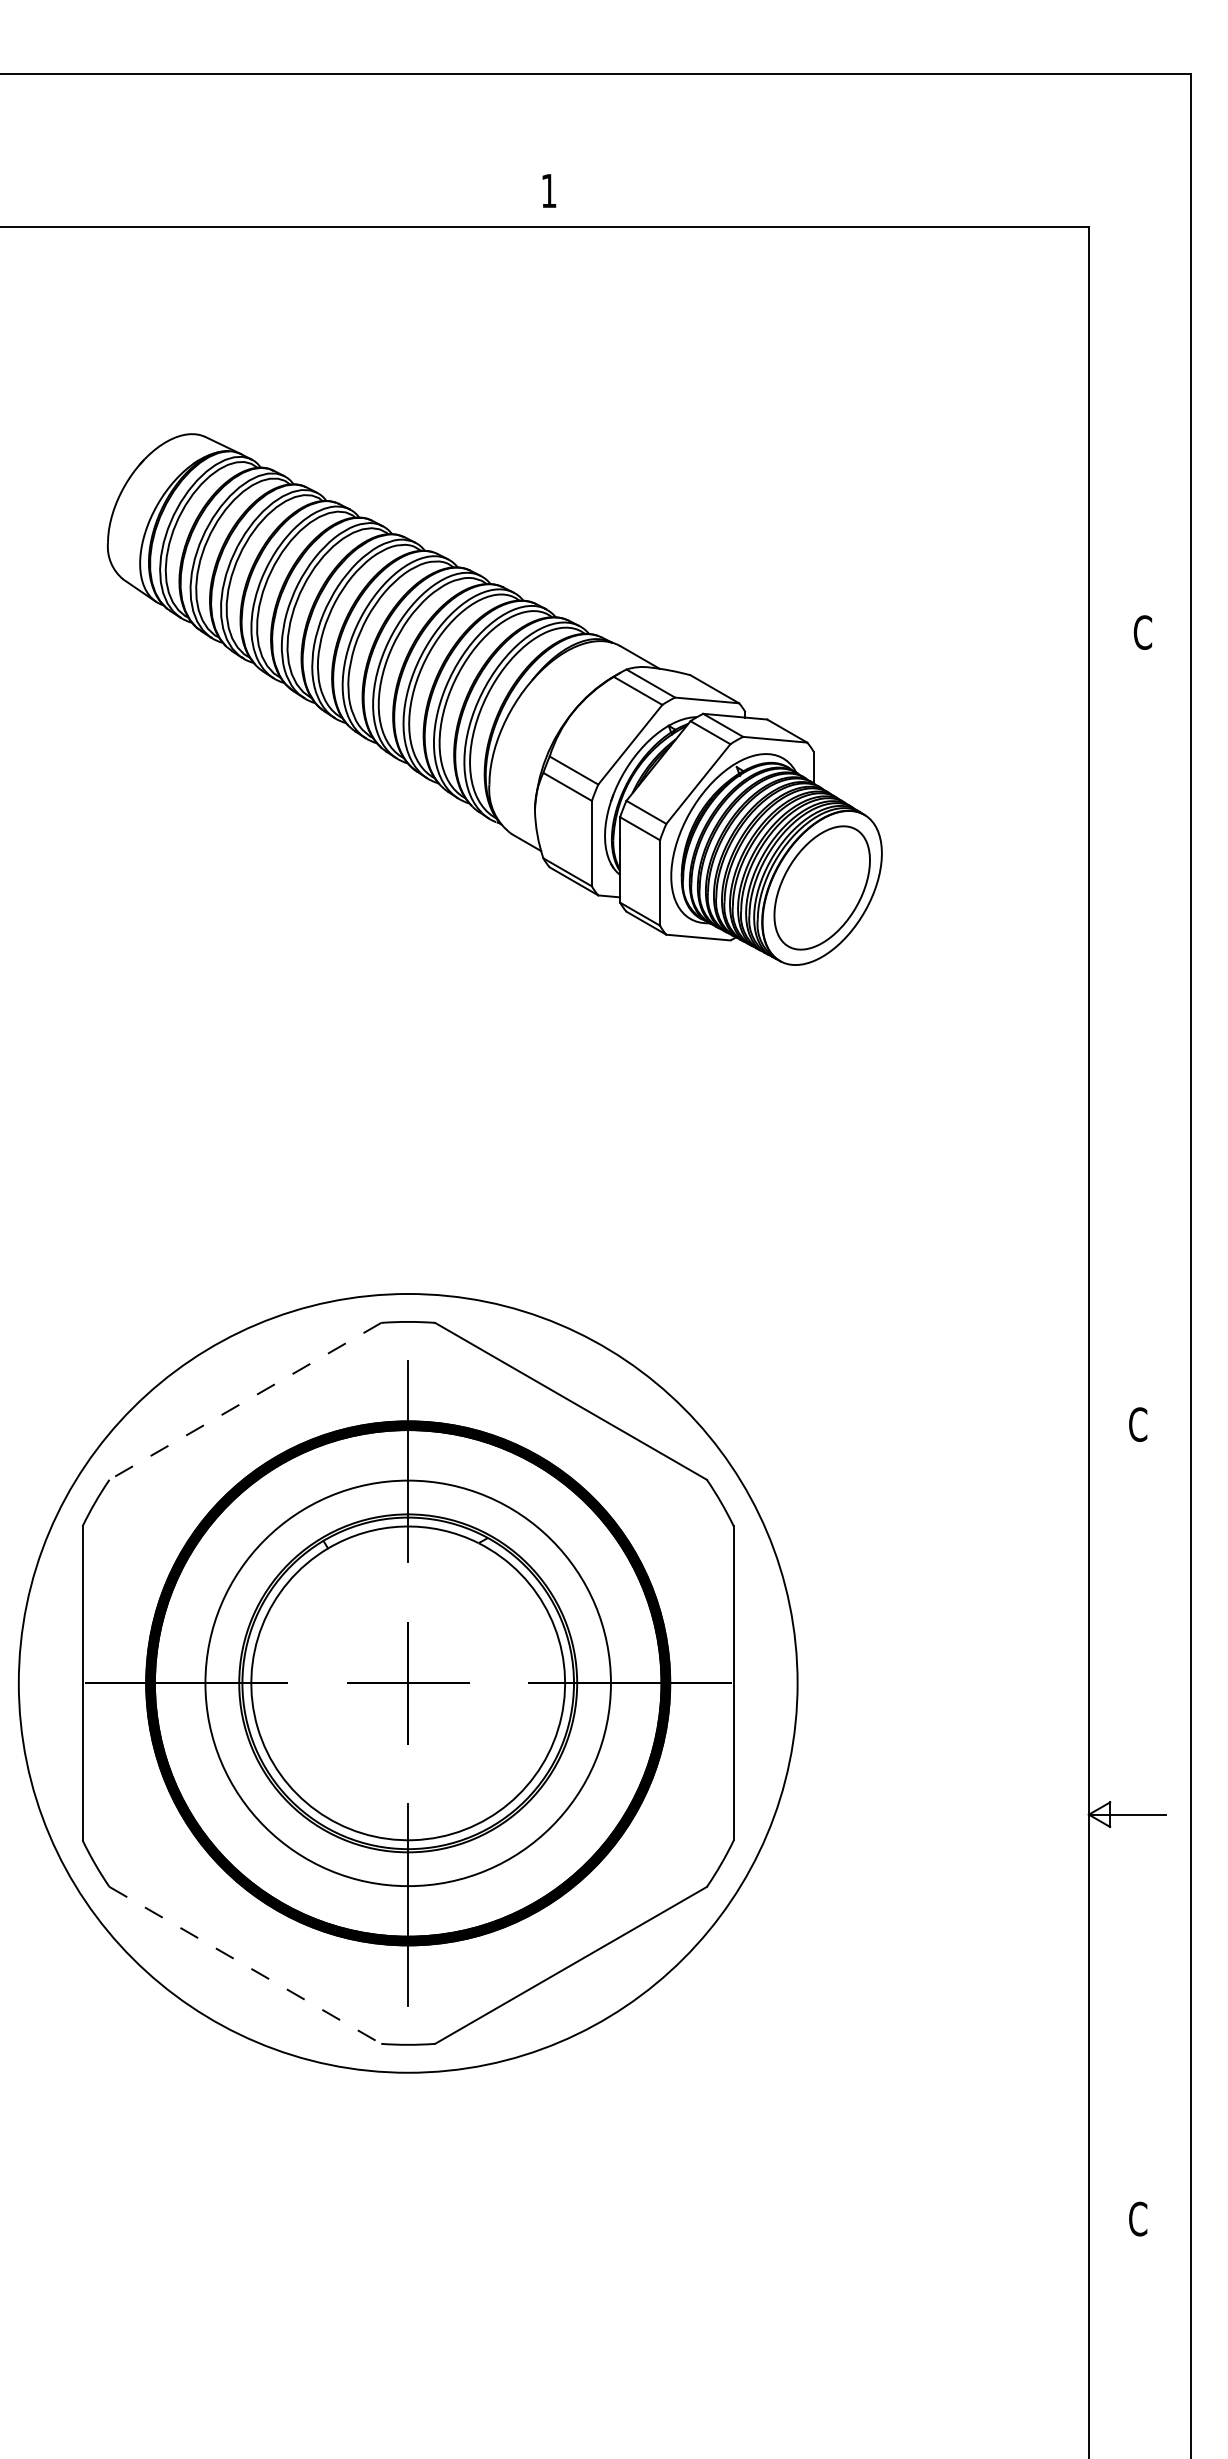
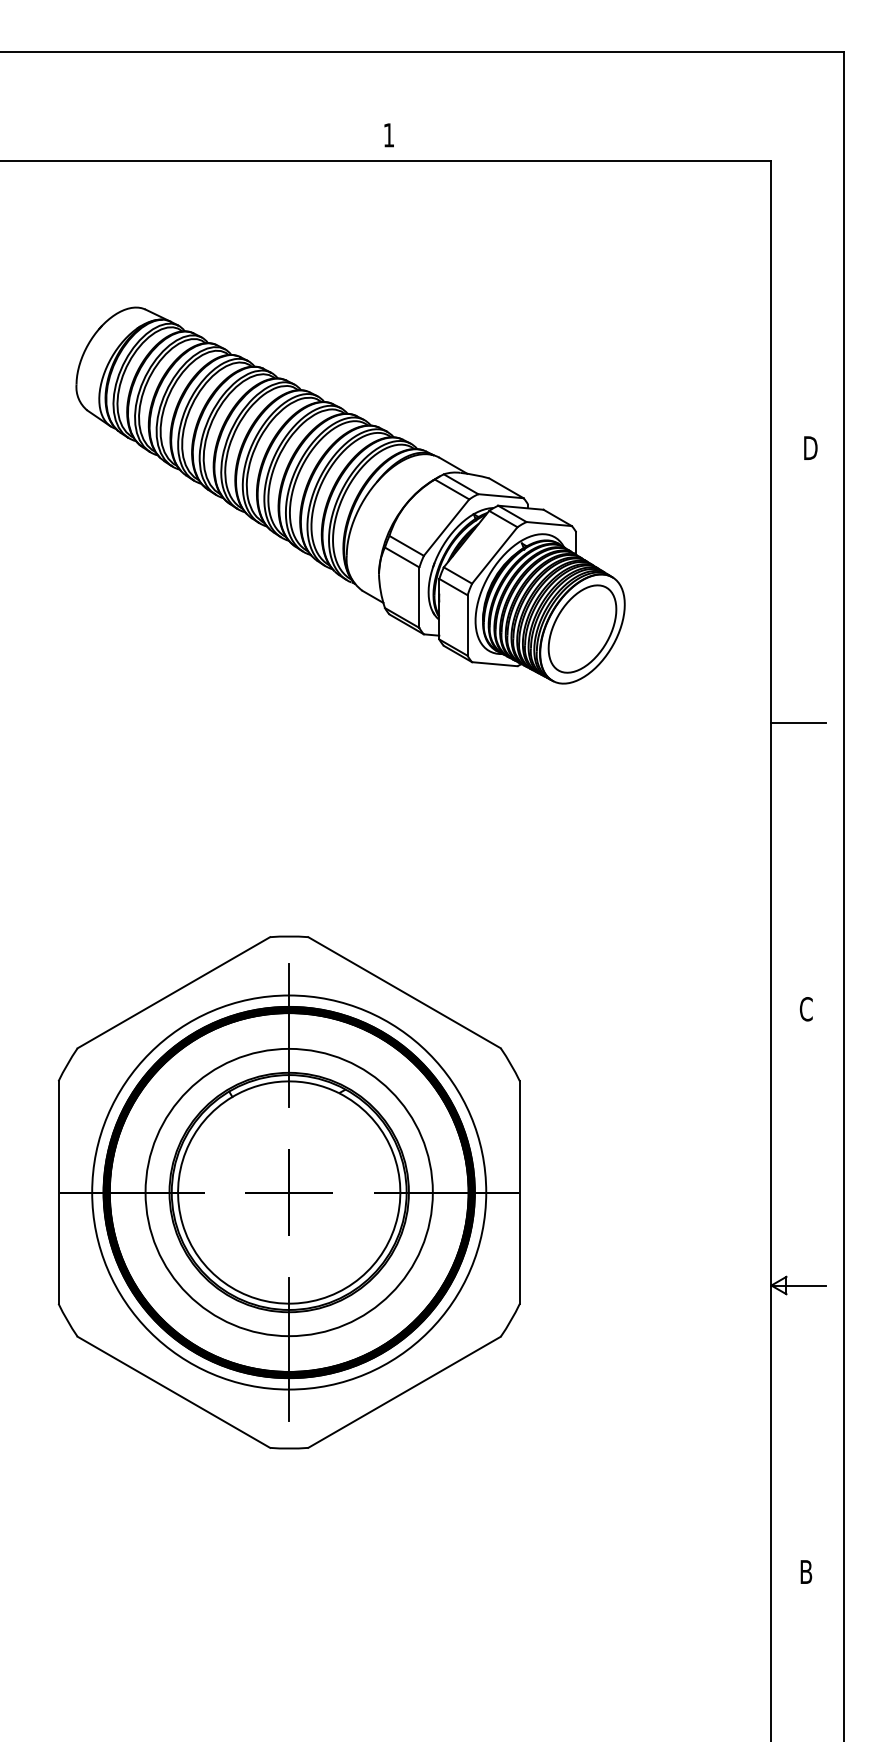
text: (1143, 632) -> (810, 448), C -> D
line: (1126, 1021) -> (798, 723), added
line: (245, 1401) -> (173, 992), dashed -> solid
circle: (408, 1683) -> (289, 1192), size x0.71
line: (245, 1965) -> (173, 1392), dashed -> solid
text: (1138, 2218) -> (806, 1571), C -> B

